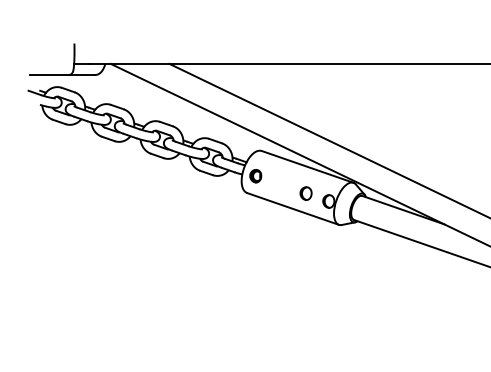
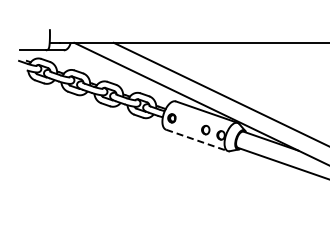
line: (293, 209) -> (197, 140), solid -> dashed

